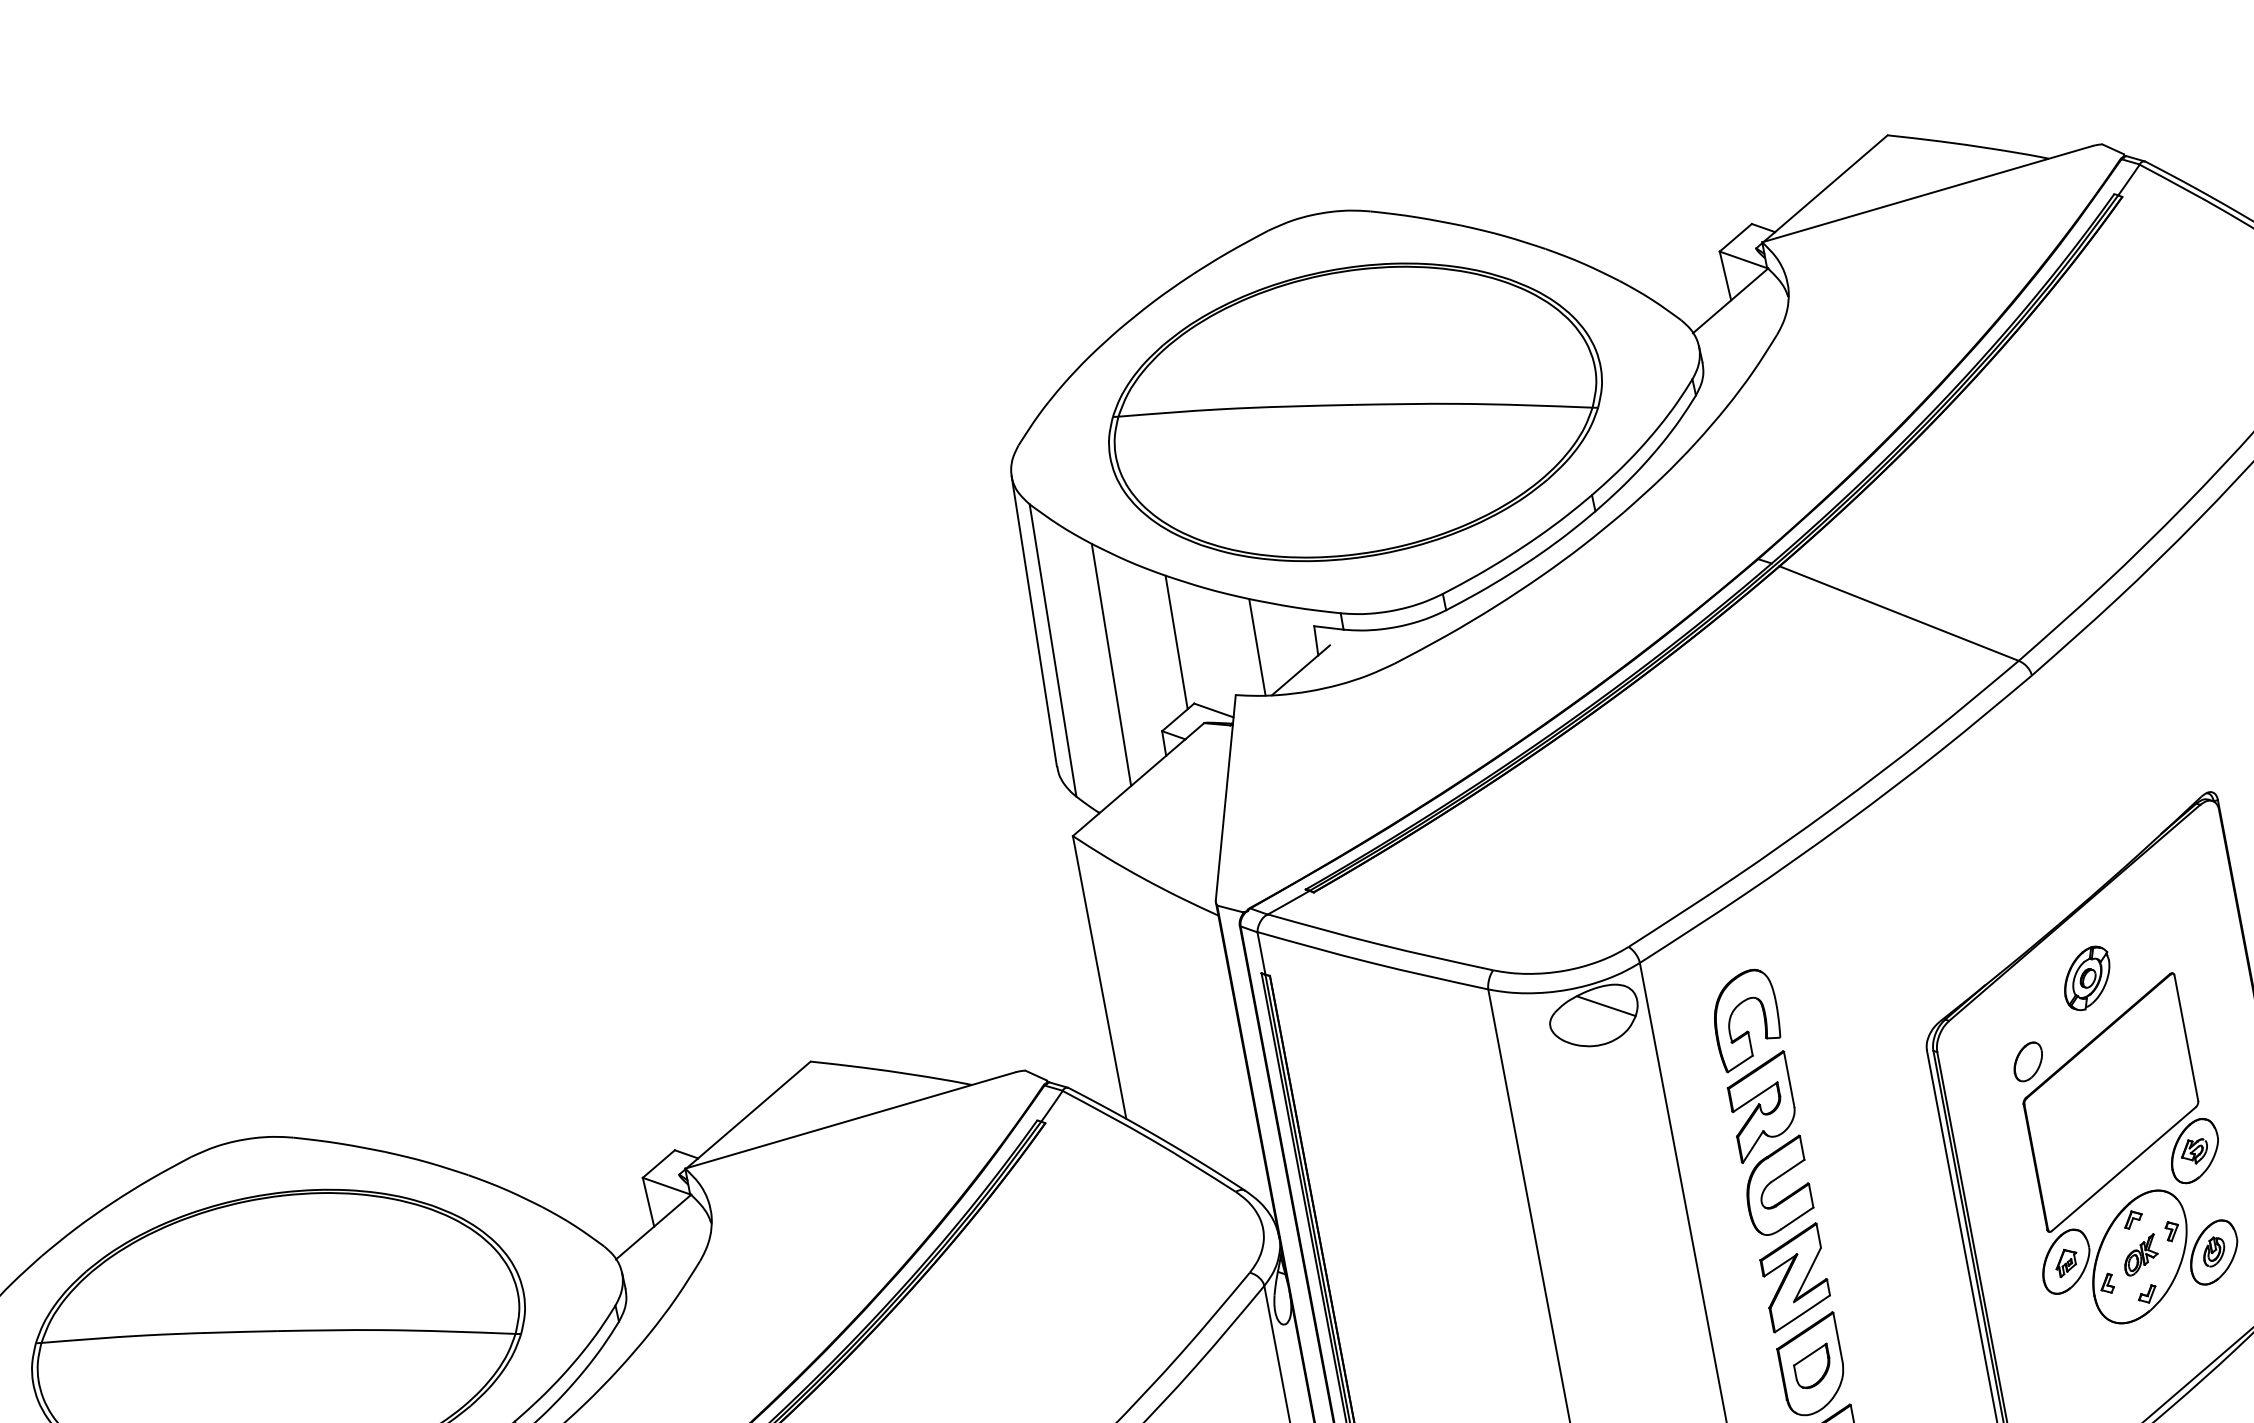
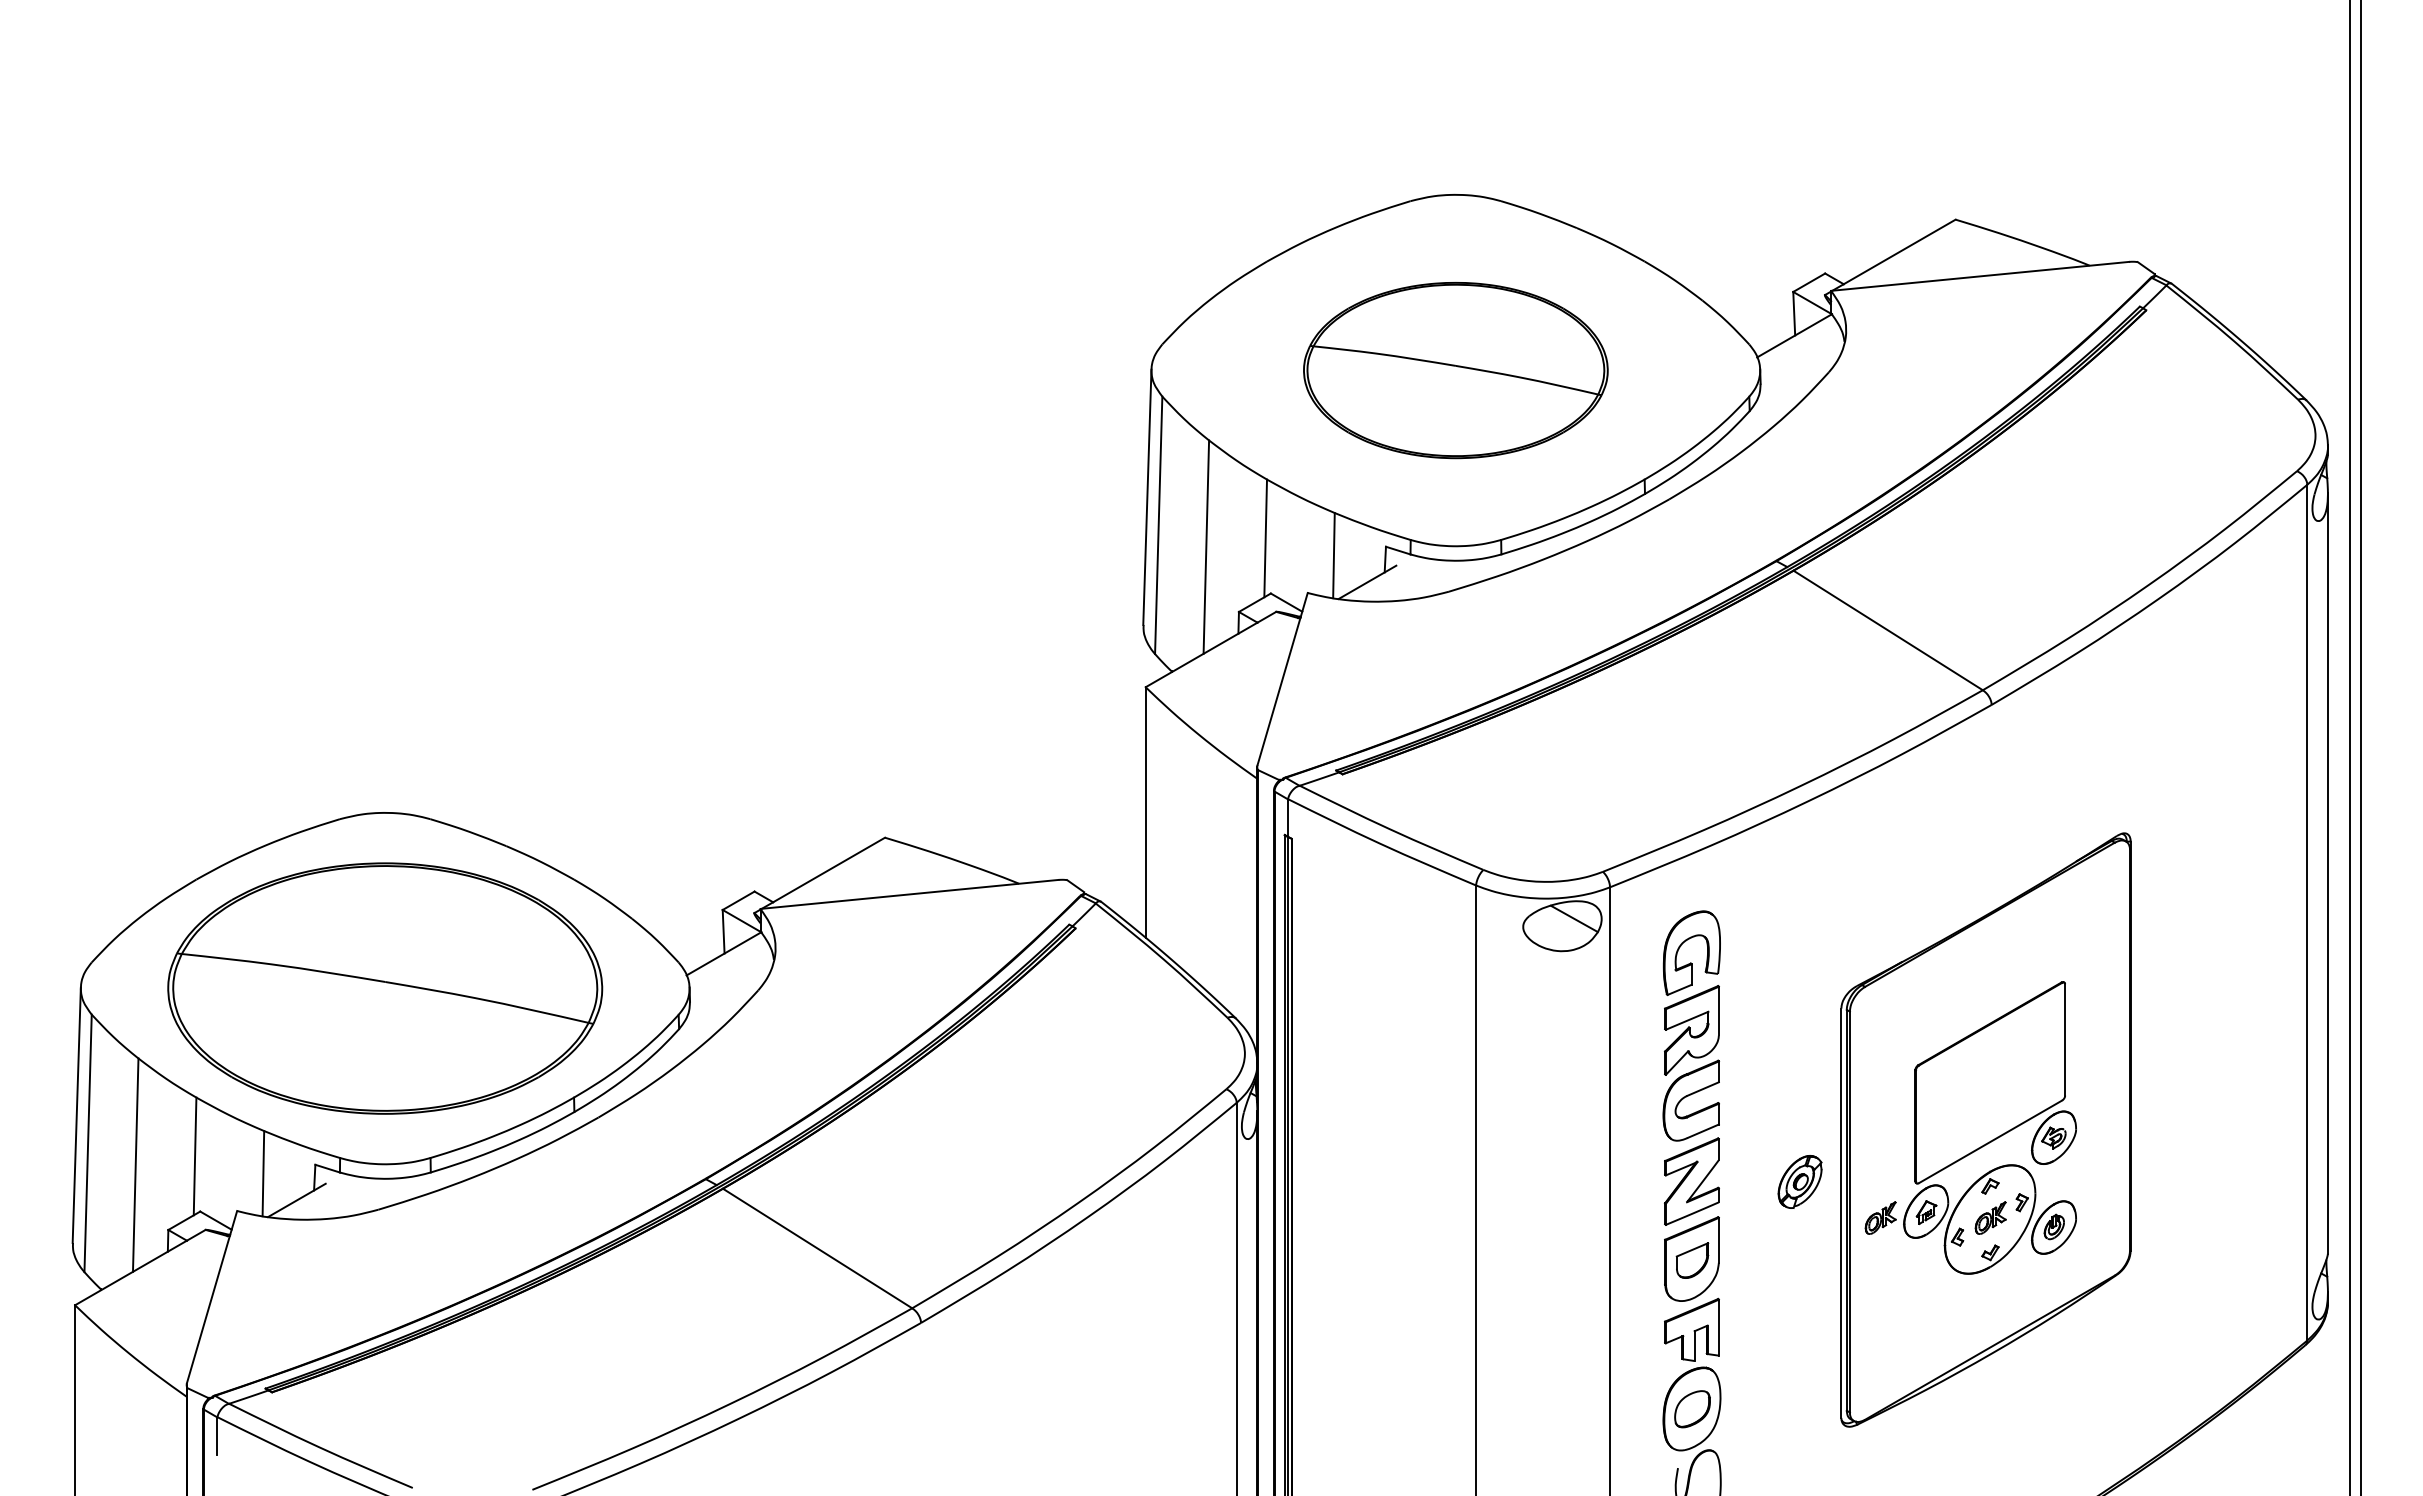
part: (1355, 412) -> (1455, 370), size x0.7
part: (2086, 978) -> (1799, 1181), moved
part: (2027, 1061) -> (1925, 1034), removed
part: (2015, 1278) -> (1880, 1217), added

